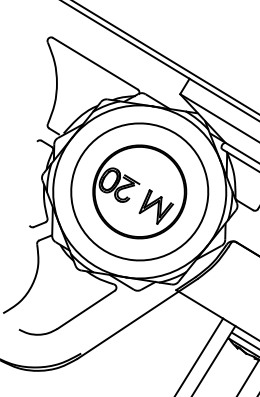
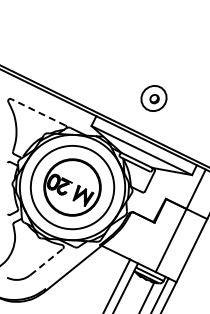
line: (93, 63) -> (37, 112), solid -> dashed
line: (85, 309) -> (46, 261), solid -> dashed

